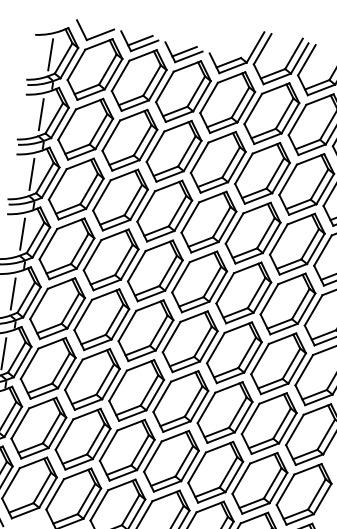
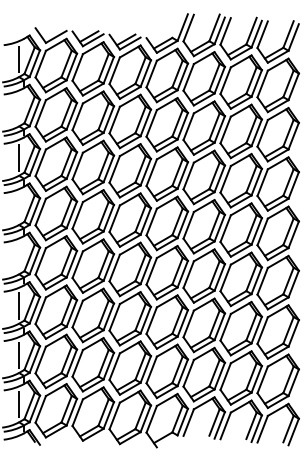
line: (41, 114) -> (18, 108), removed
line: (22, 233) -> (18, 206), removed
line: (12, 293) -> (18, 256), removed

